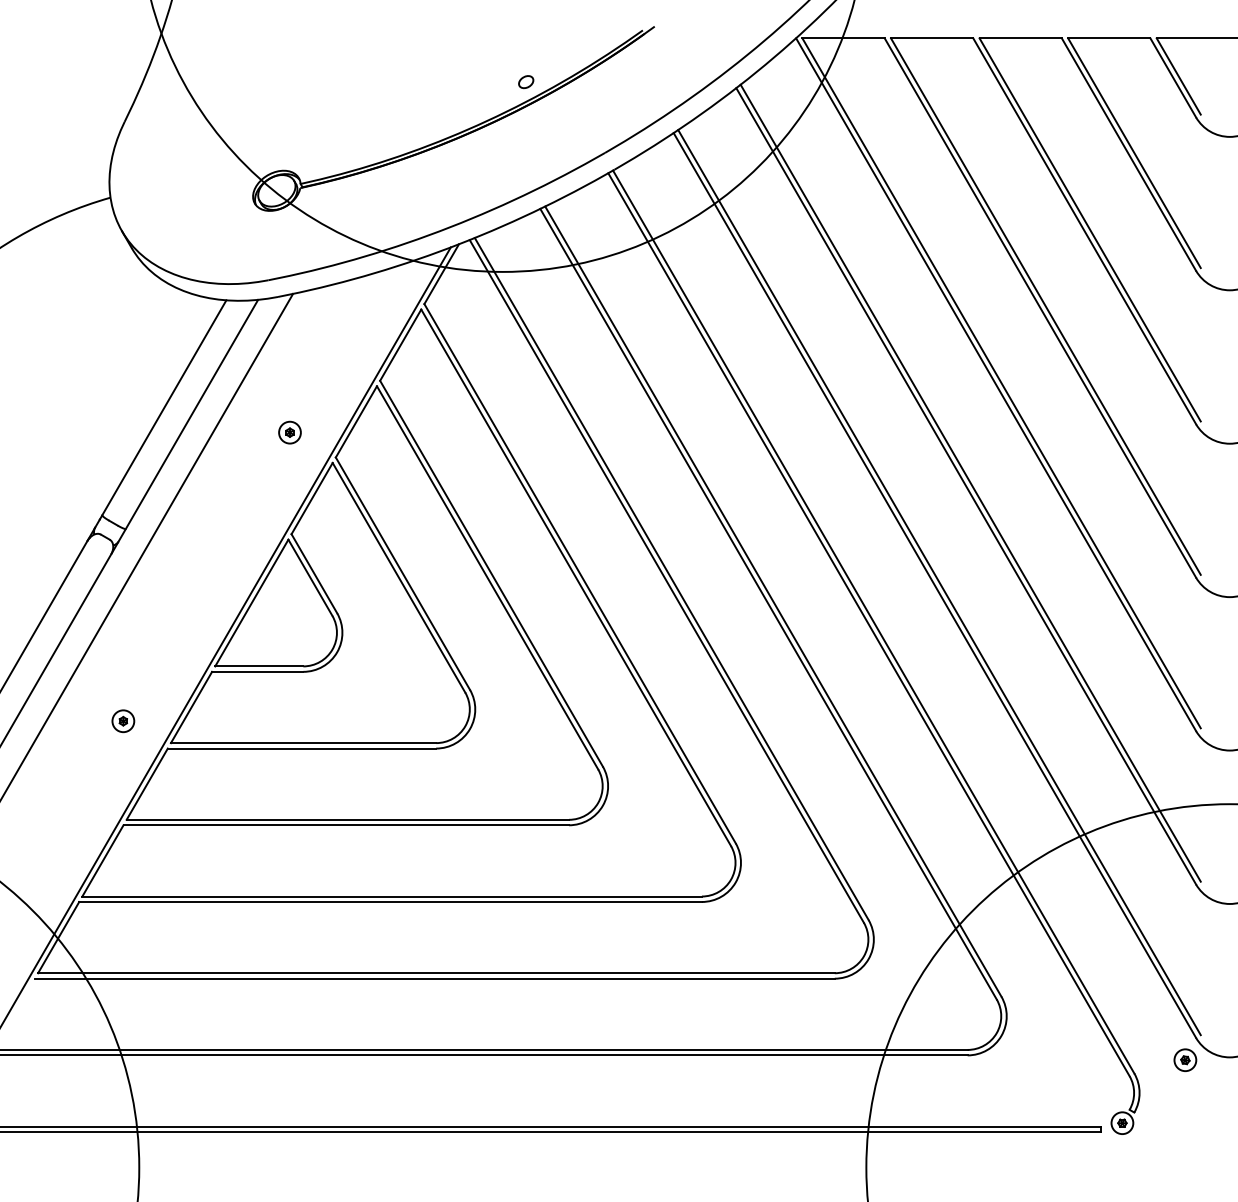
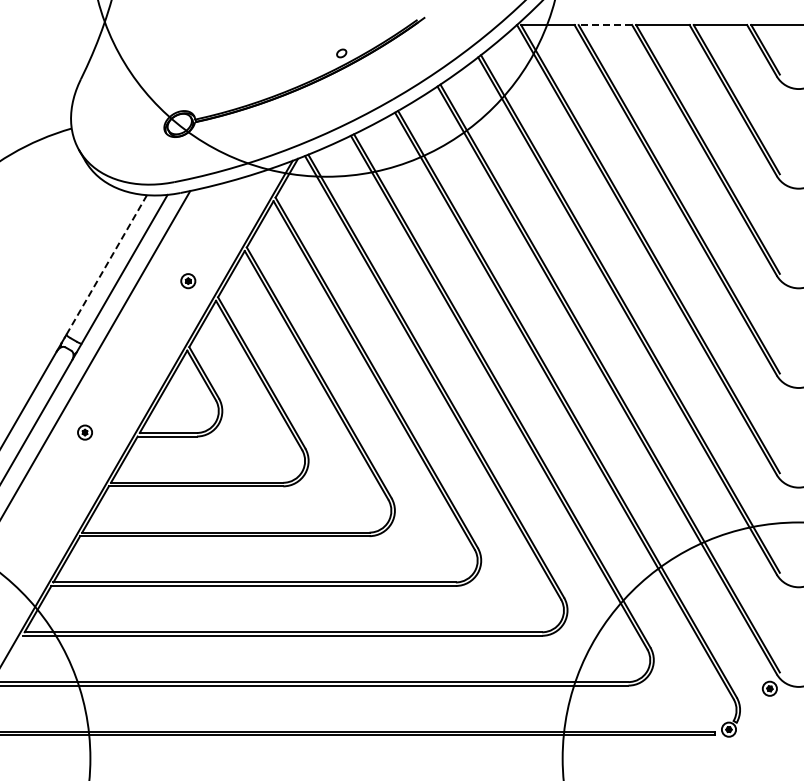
line: (932, 39) -> (605, 25), solid -> dashed
line: (164, 408) -> (106, 265), solid -> dashed
part: (122, 721) -> (84, 432), moved

